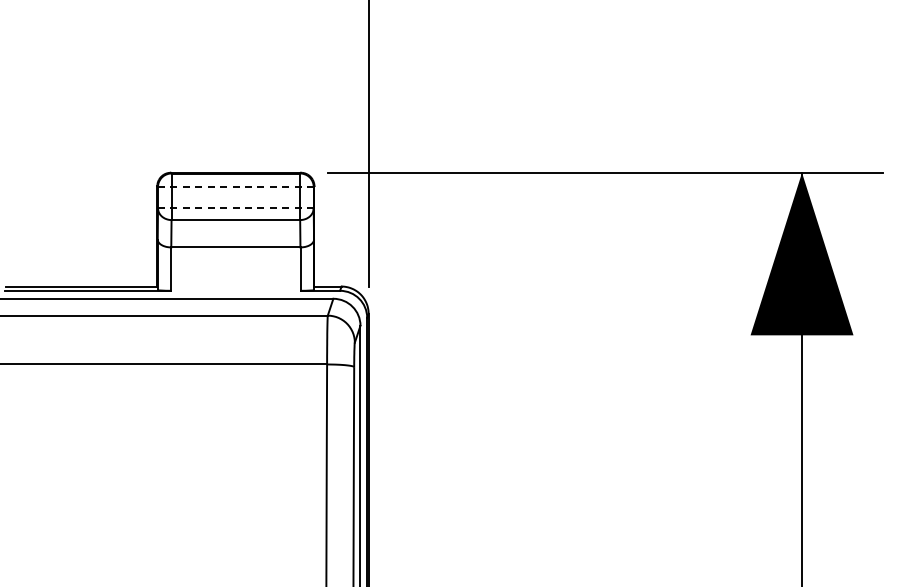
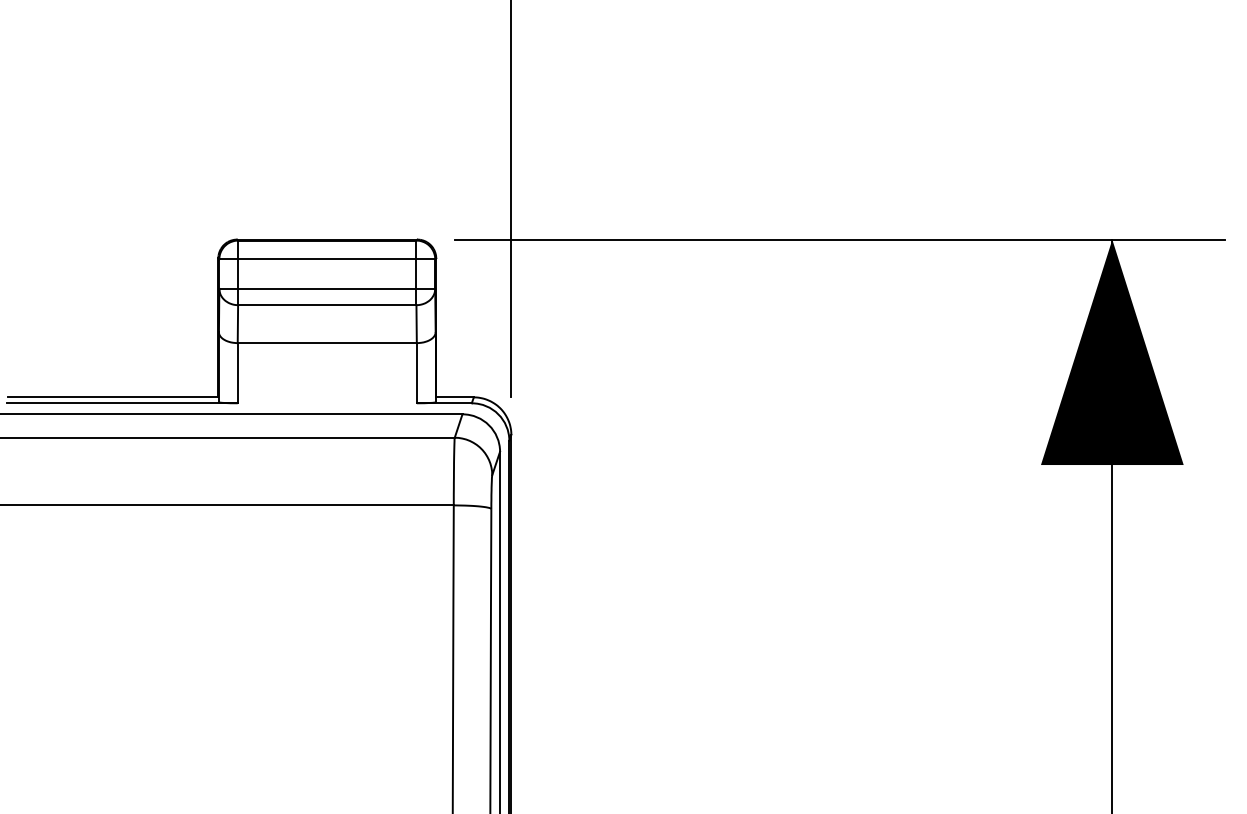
line: (235, 187) -> (326, 260), dashed -> solid
line: (235, 208) -> (326, 289), dashed -> solid

